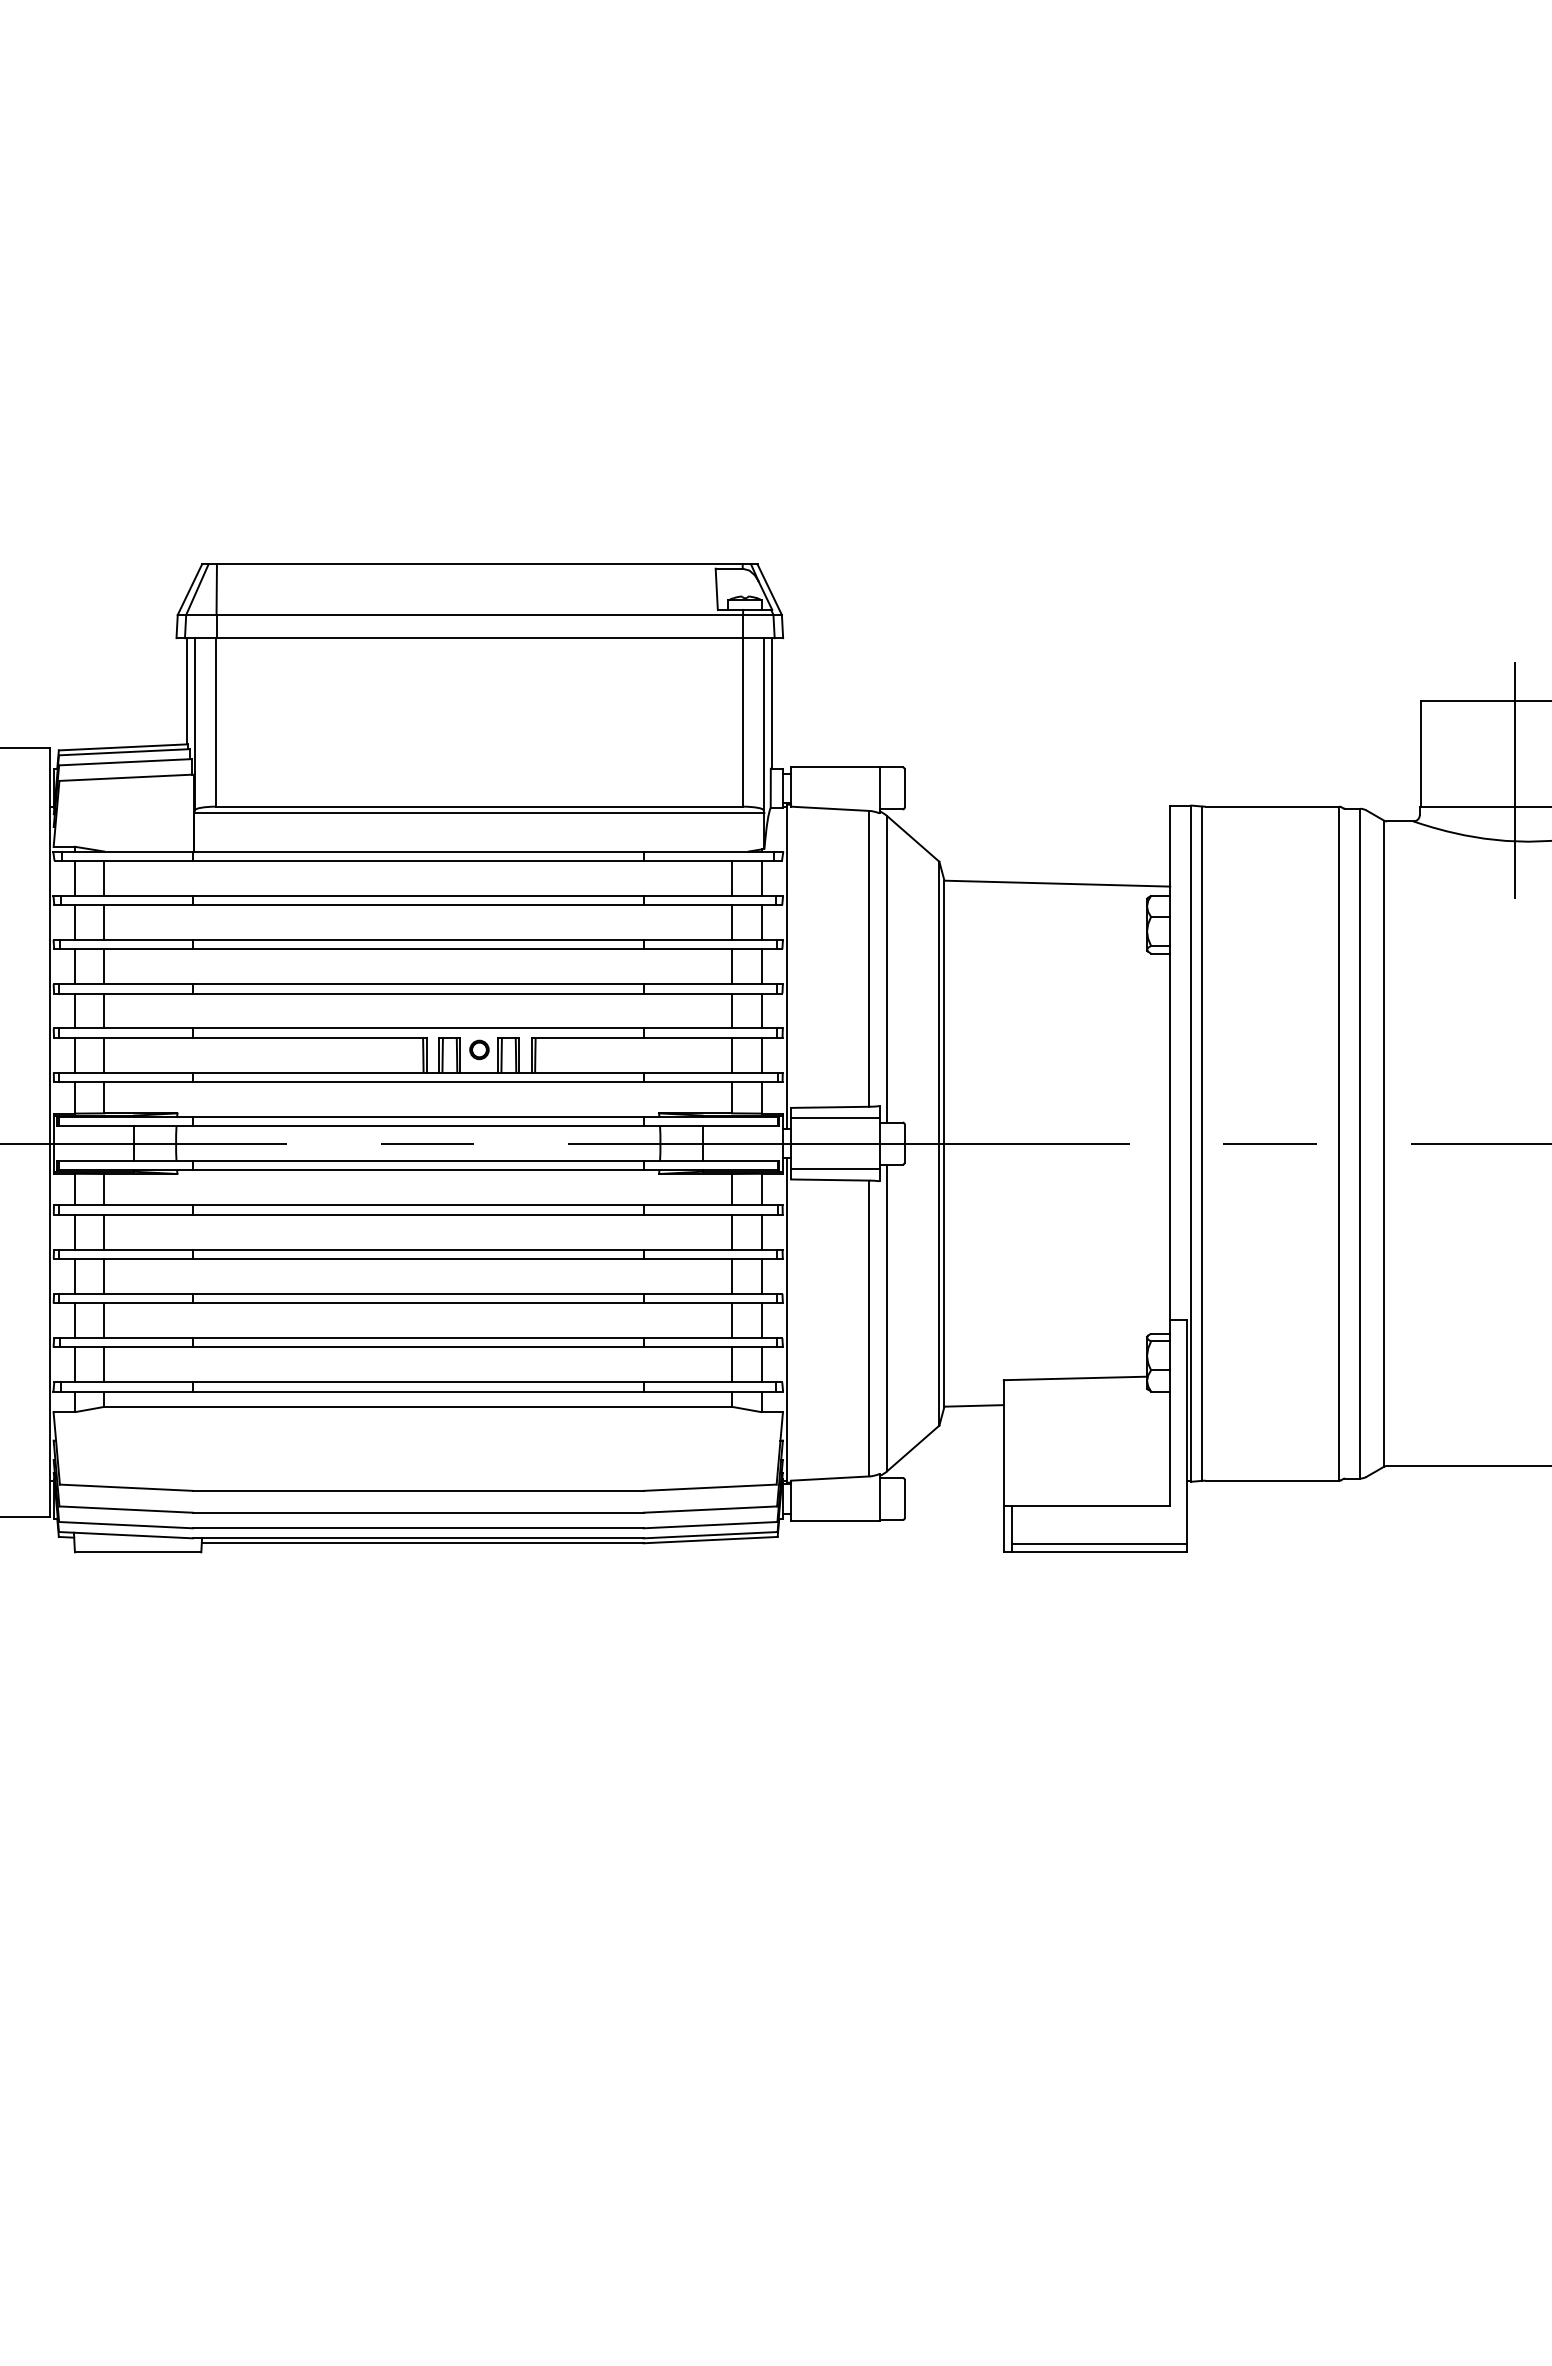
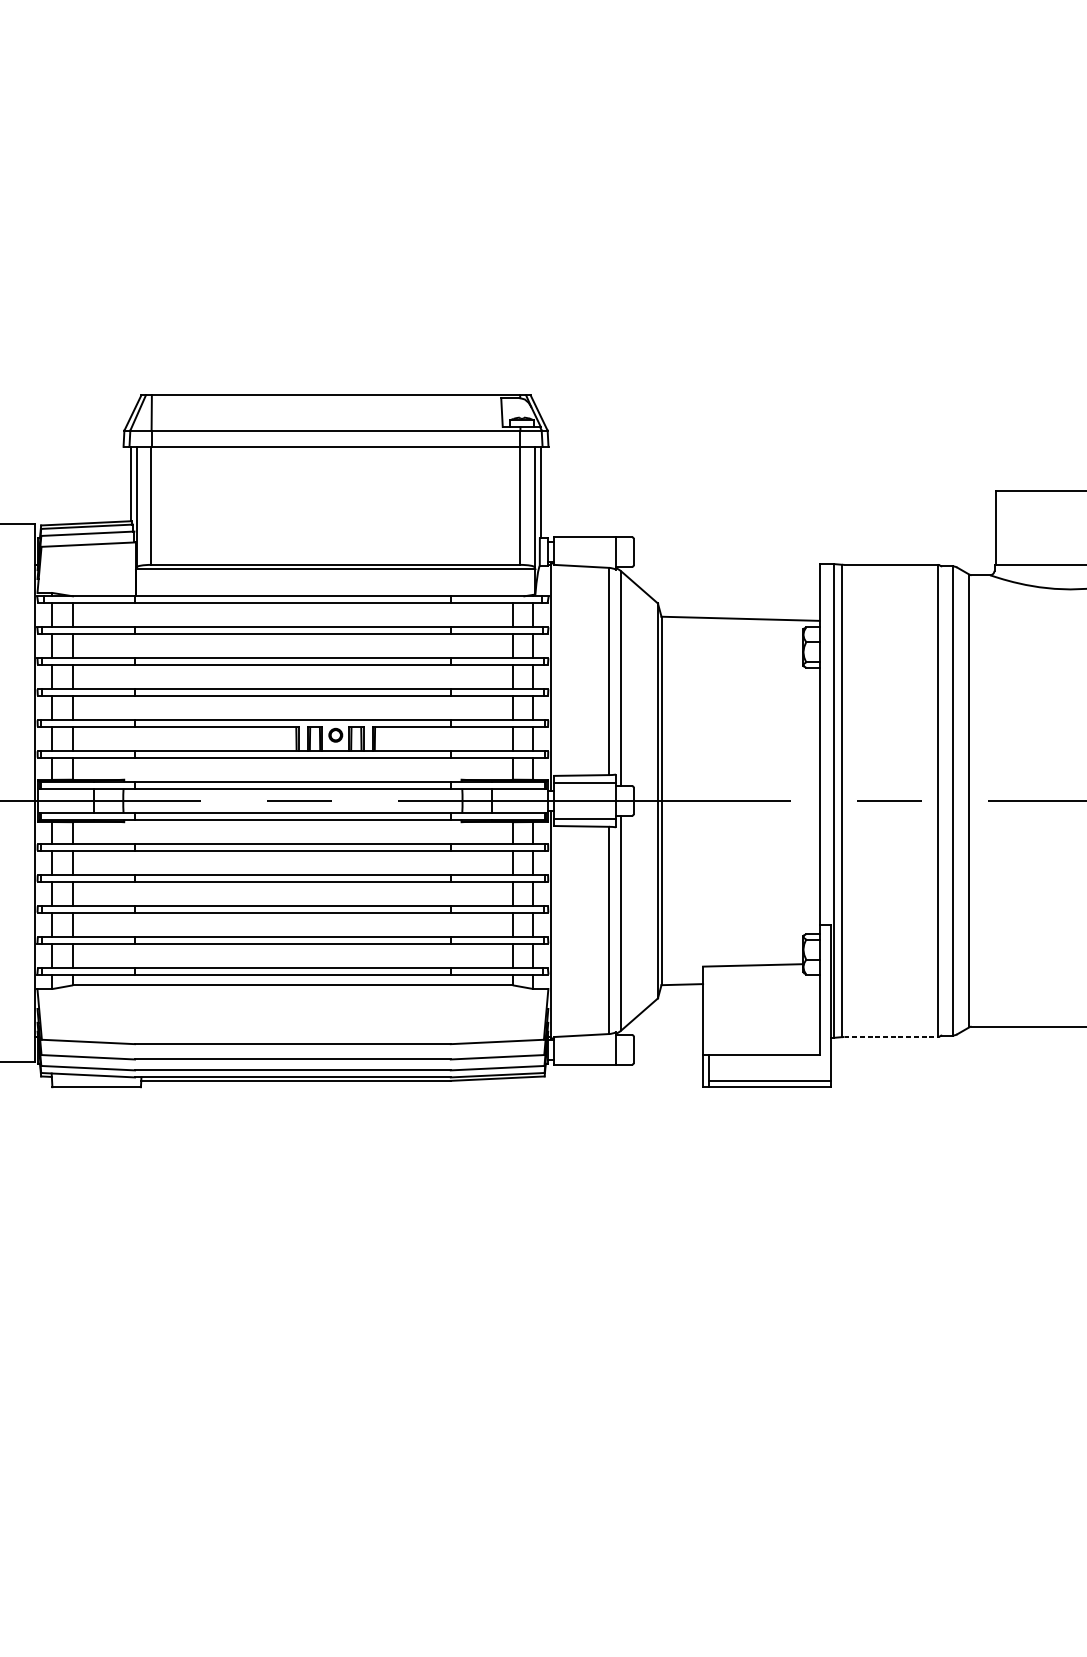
line: (1515, 779) -> (1061, 545), removed
line: (1272, 1480) -> (891, 1036), solid -> dashed

